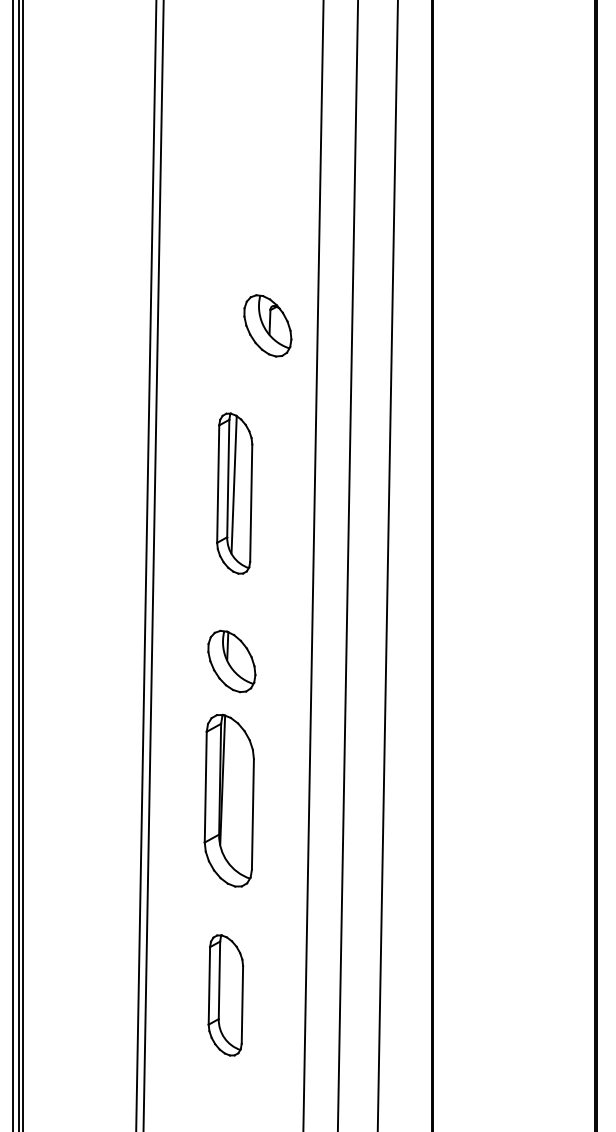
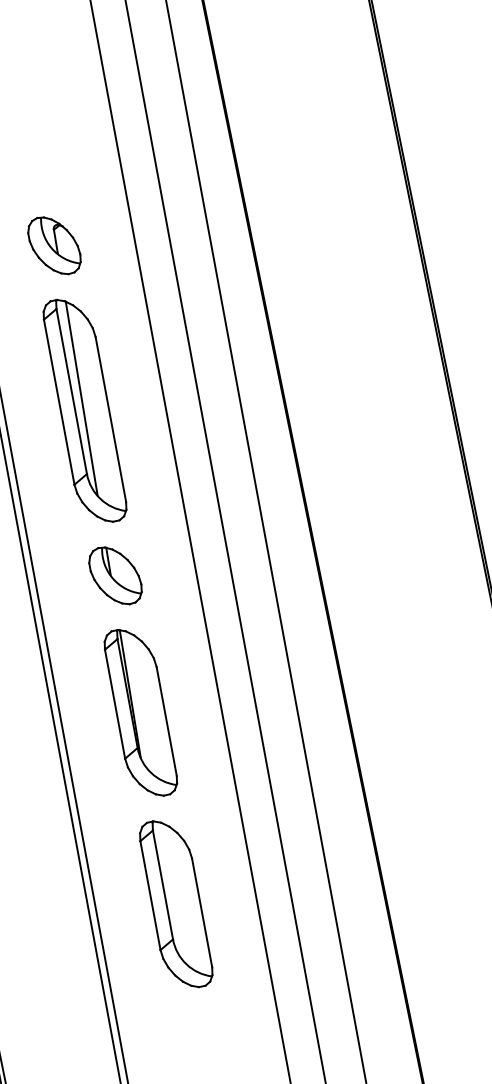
part: (267, 325) -> (54, 245), moved
part: (234, 493) -> (84, 410), size x1.43
part: (225, 995) -> (175, 904), size x1.43

